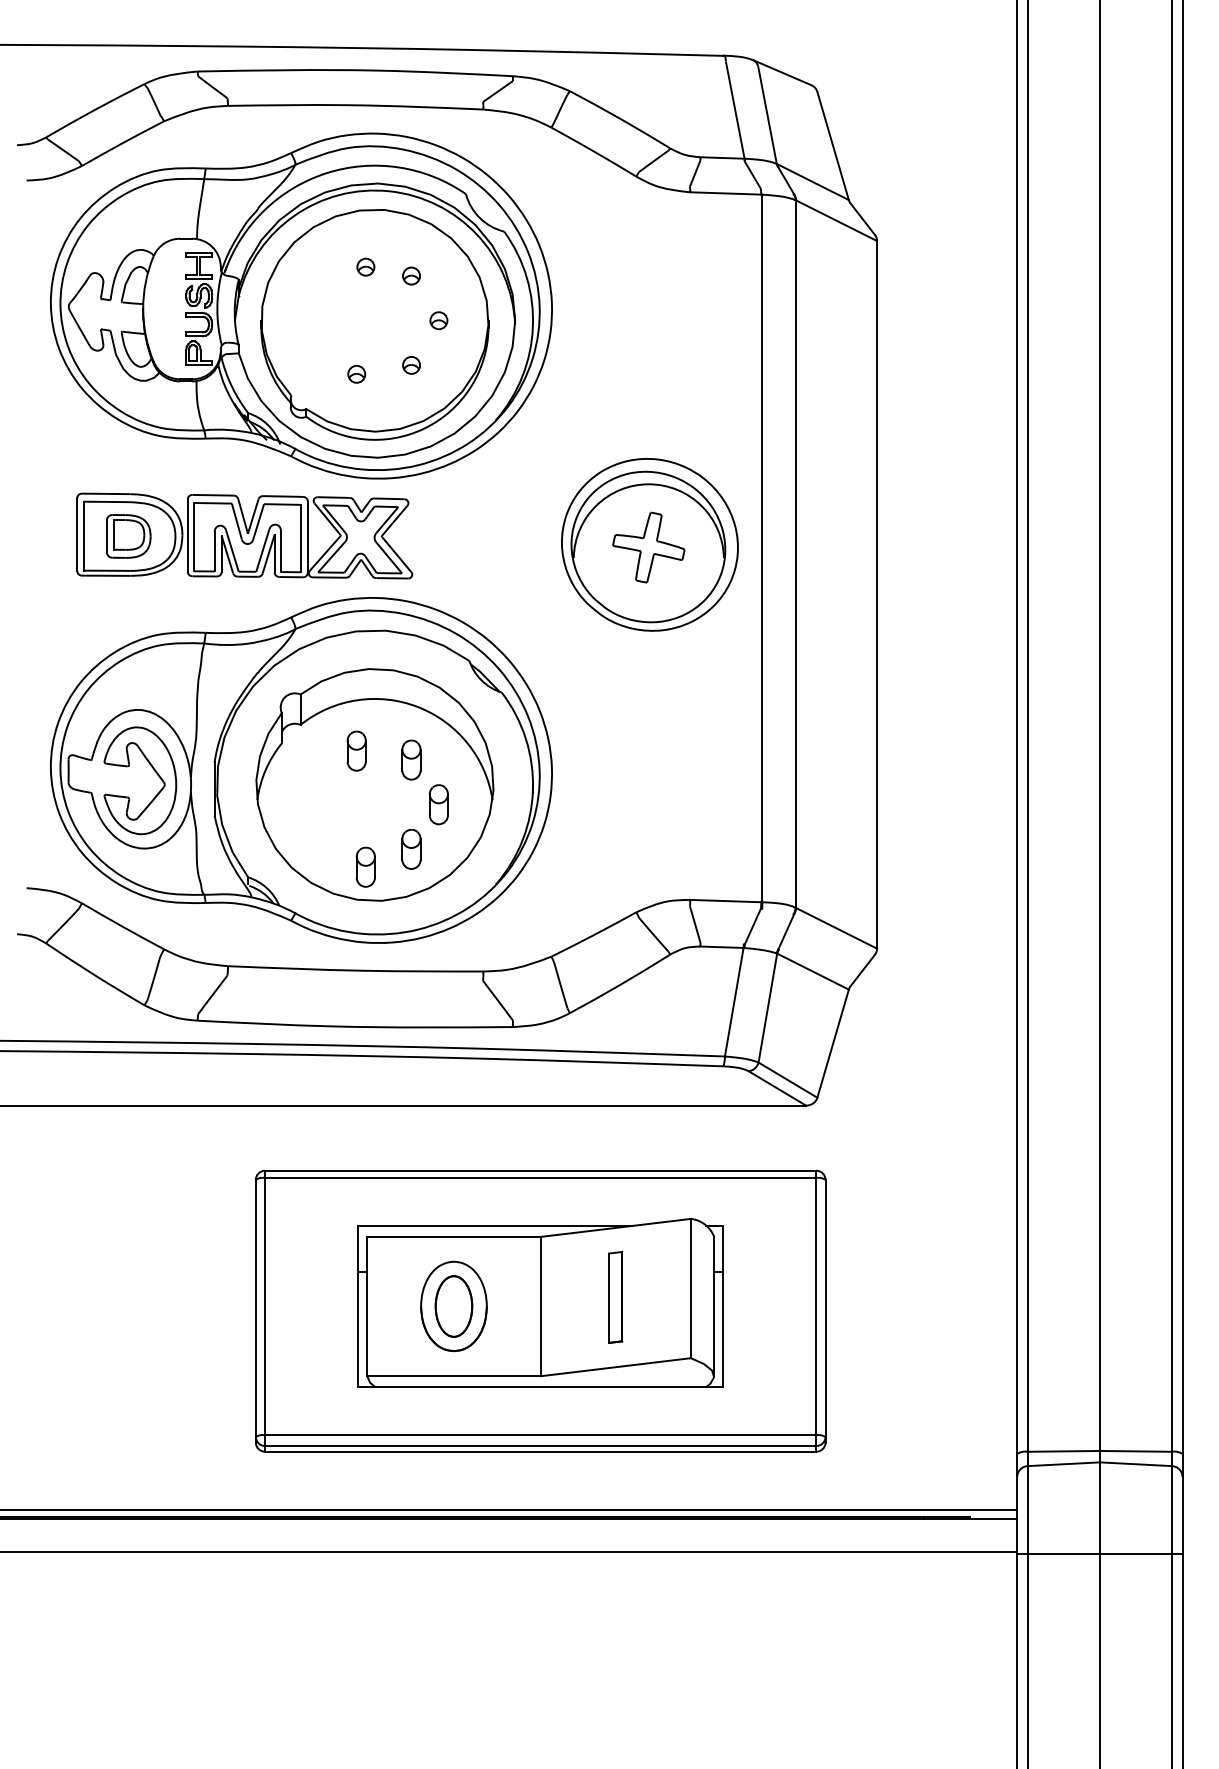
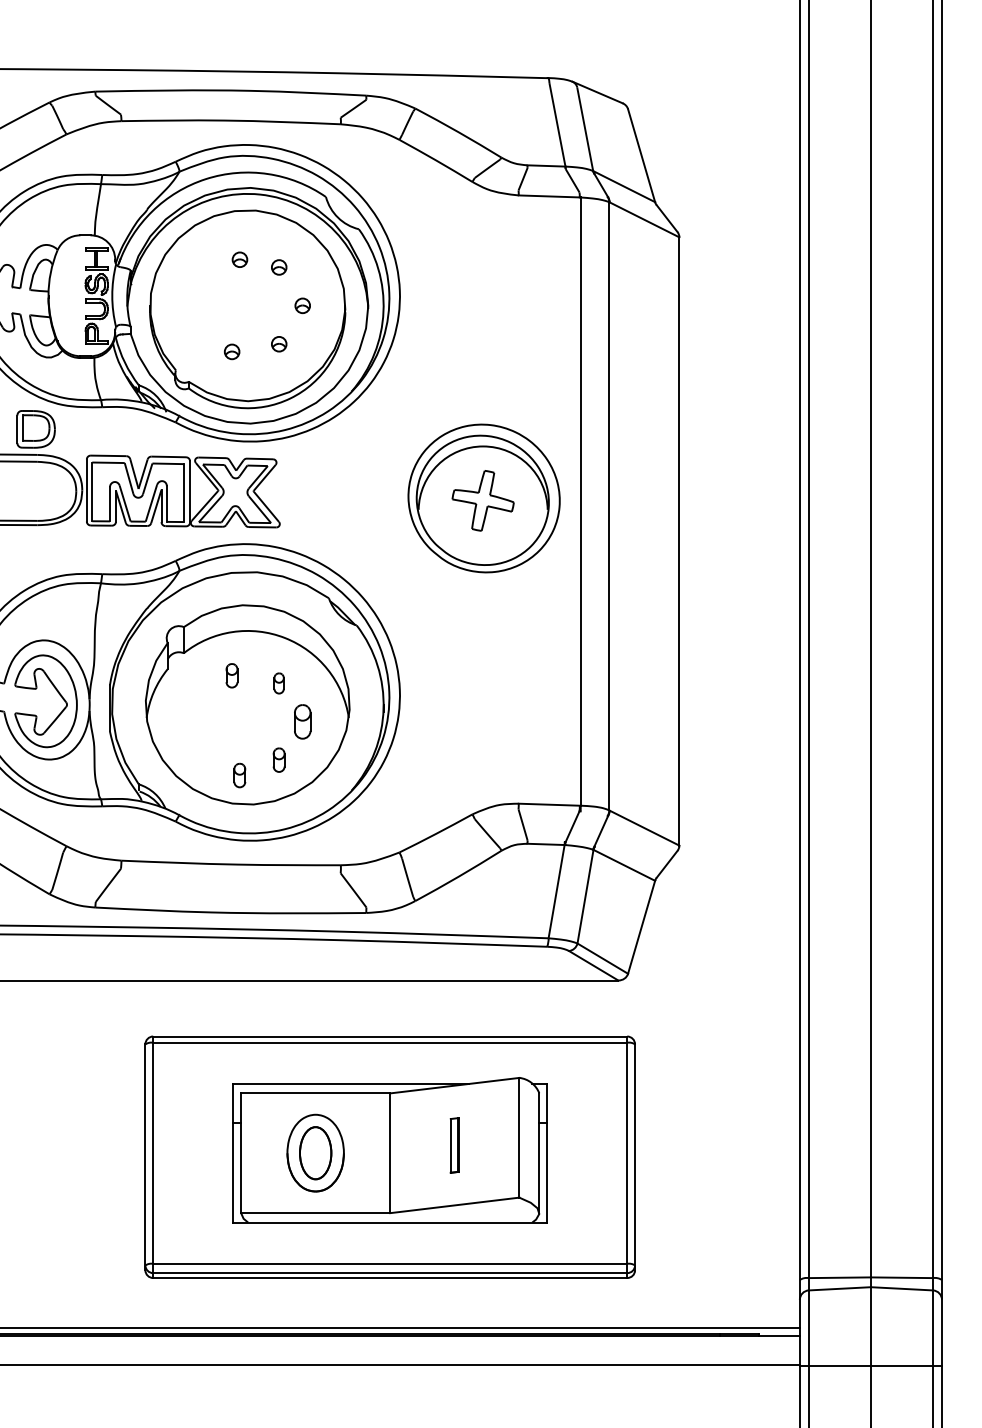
part: (128, 536) -> (35, 429), moved
part: (356, 750) -> (231, 675), size x0.7
part: (411, 759) -> (279, 683), size x0.6
part: (411, 848) -> (279, 759), size x0.7
part: (365, 866) -> (239, 774), size x0.7
part: (615, 1297) -> (454, 1145), size x0.7

